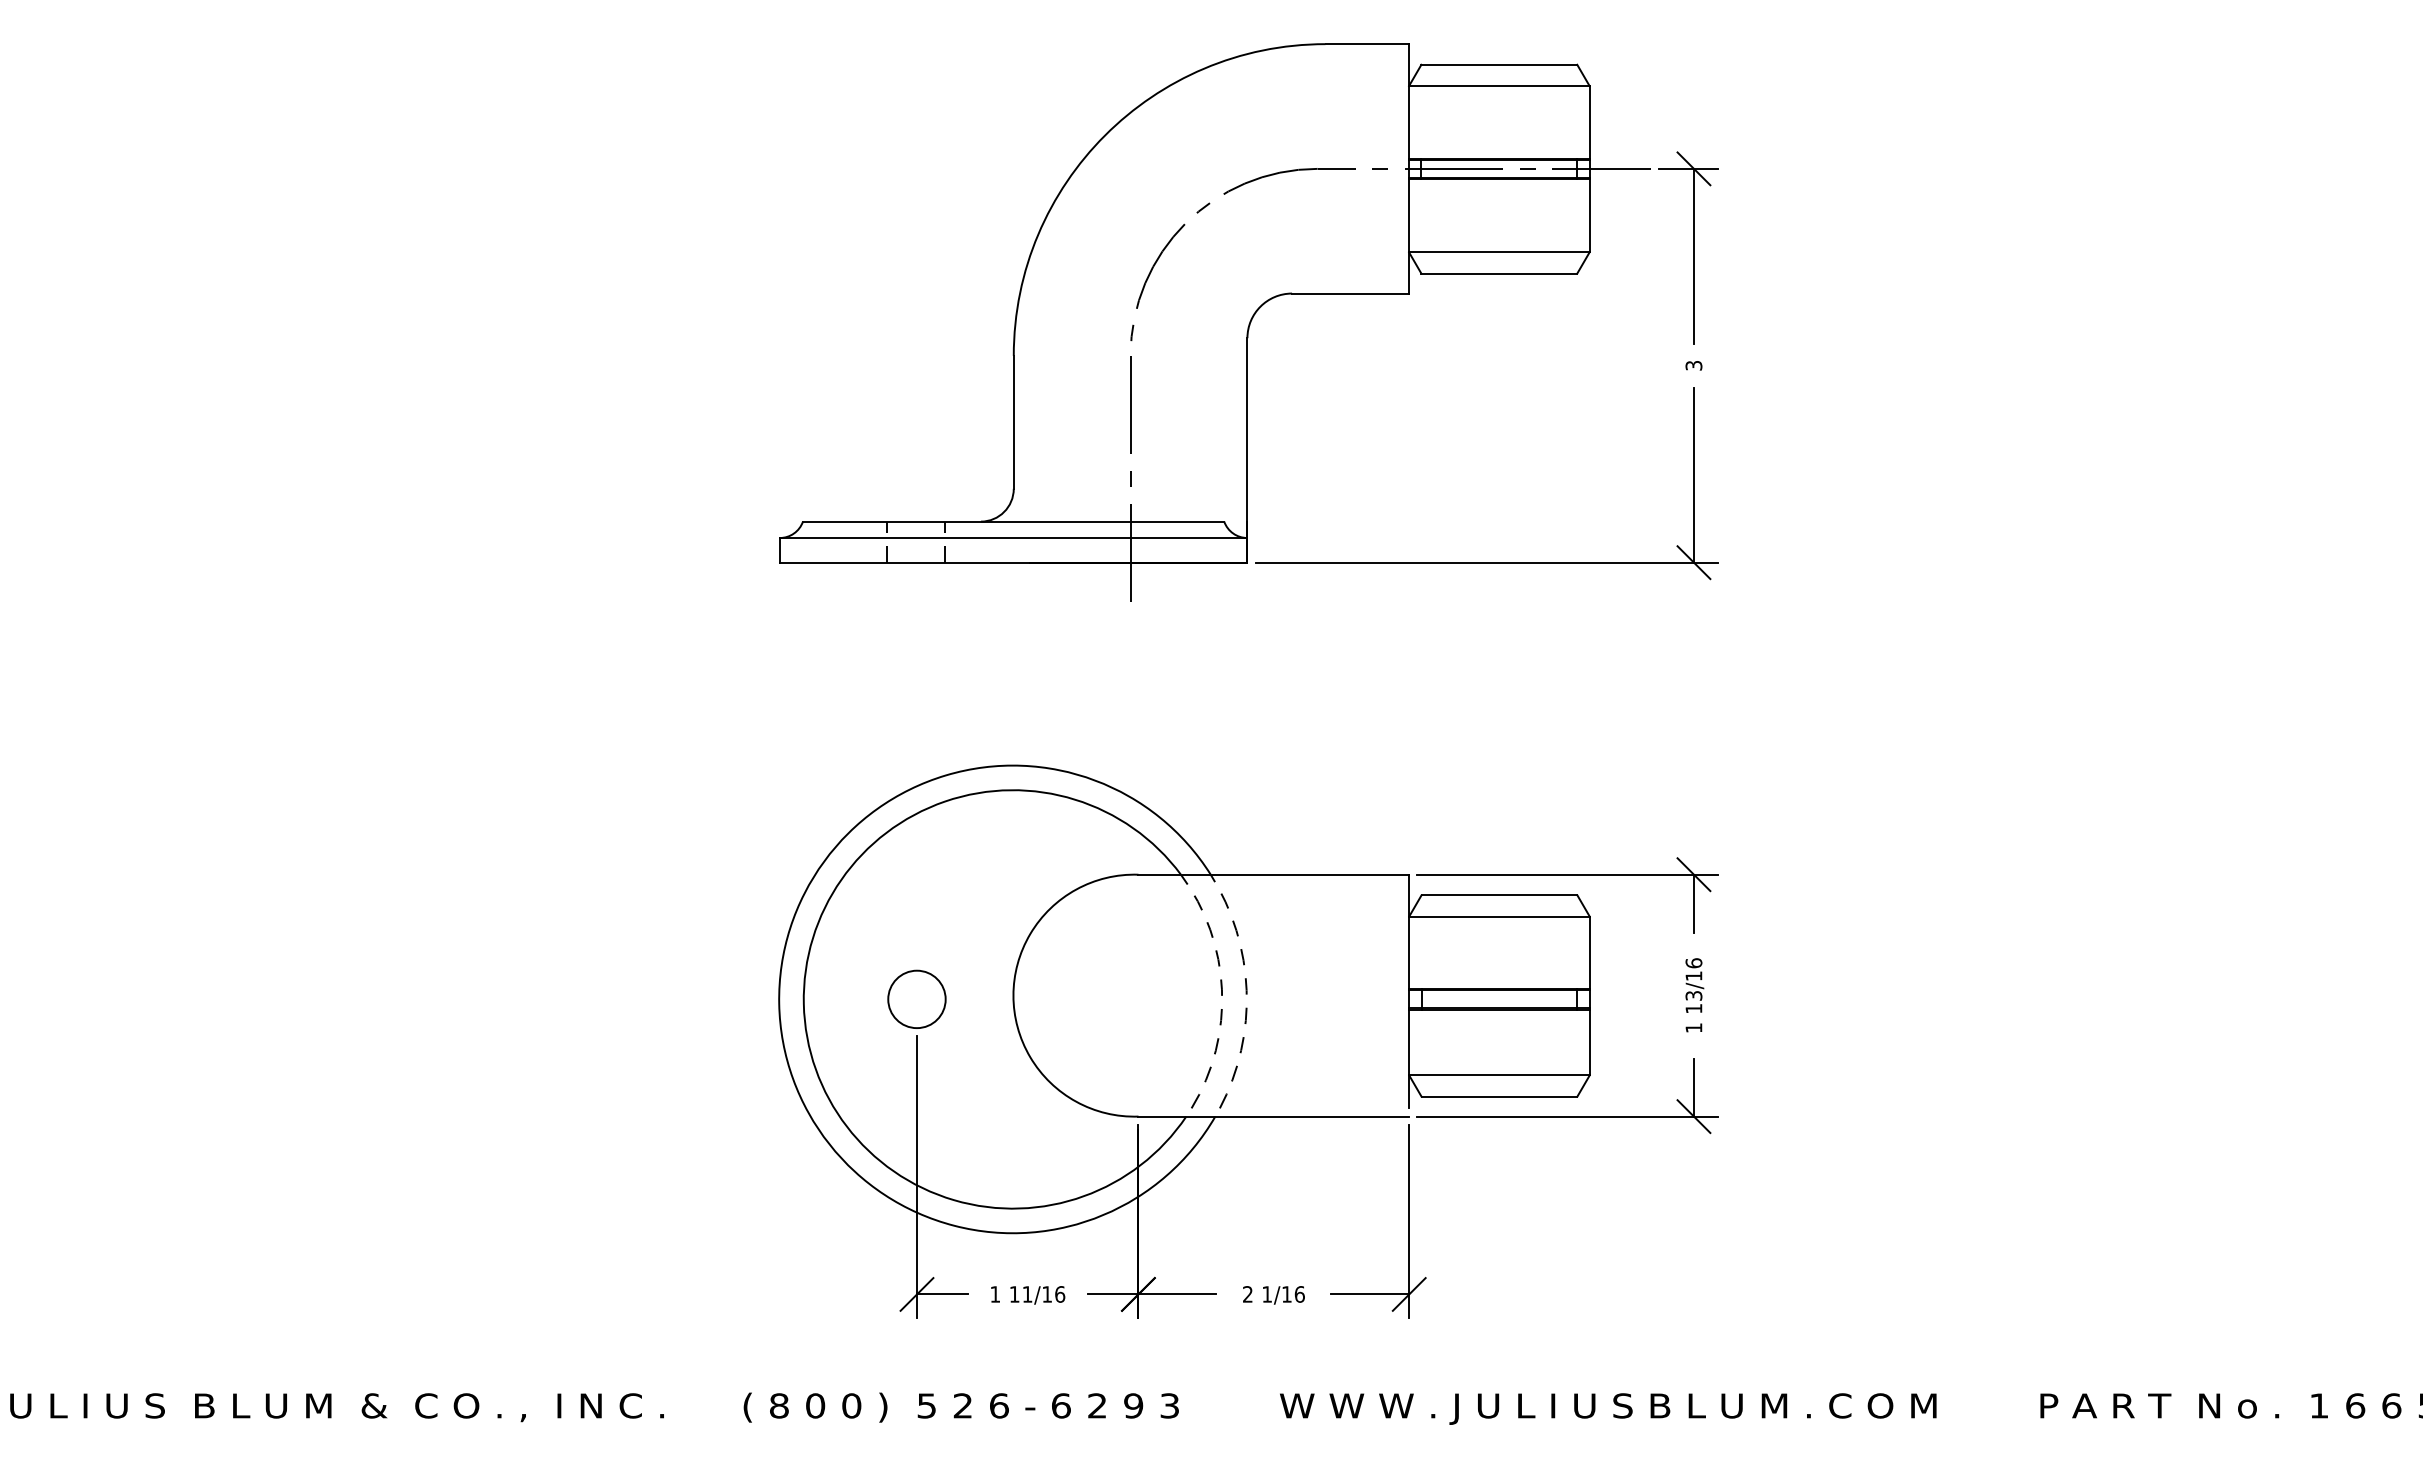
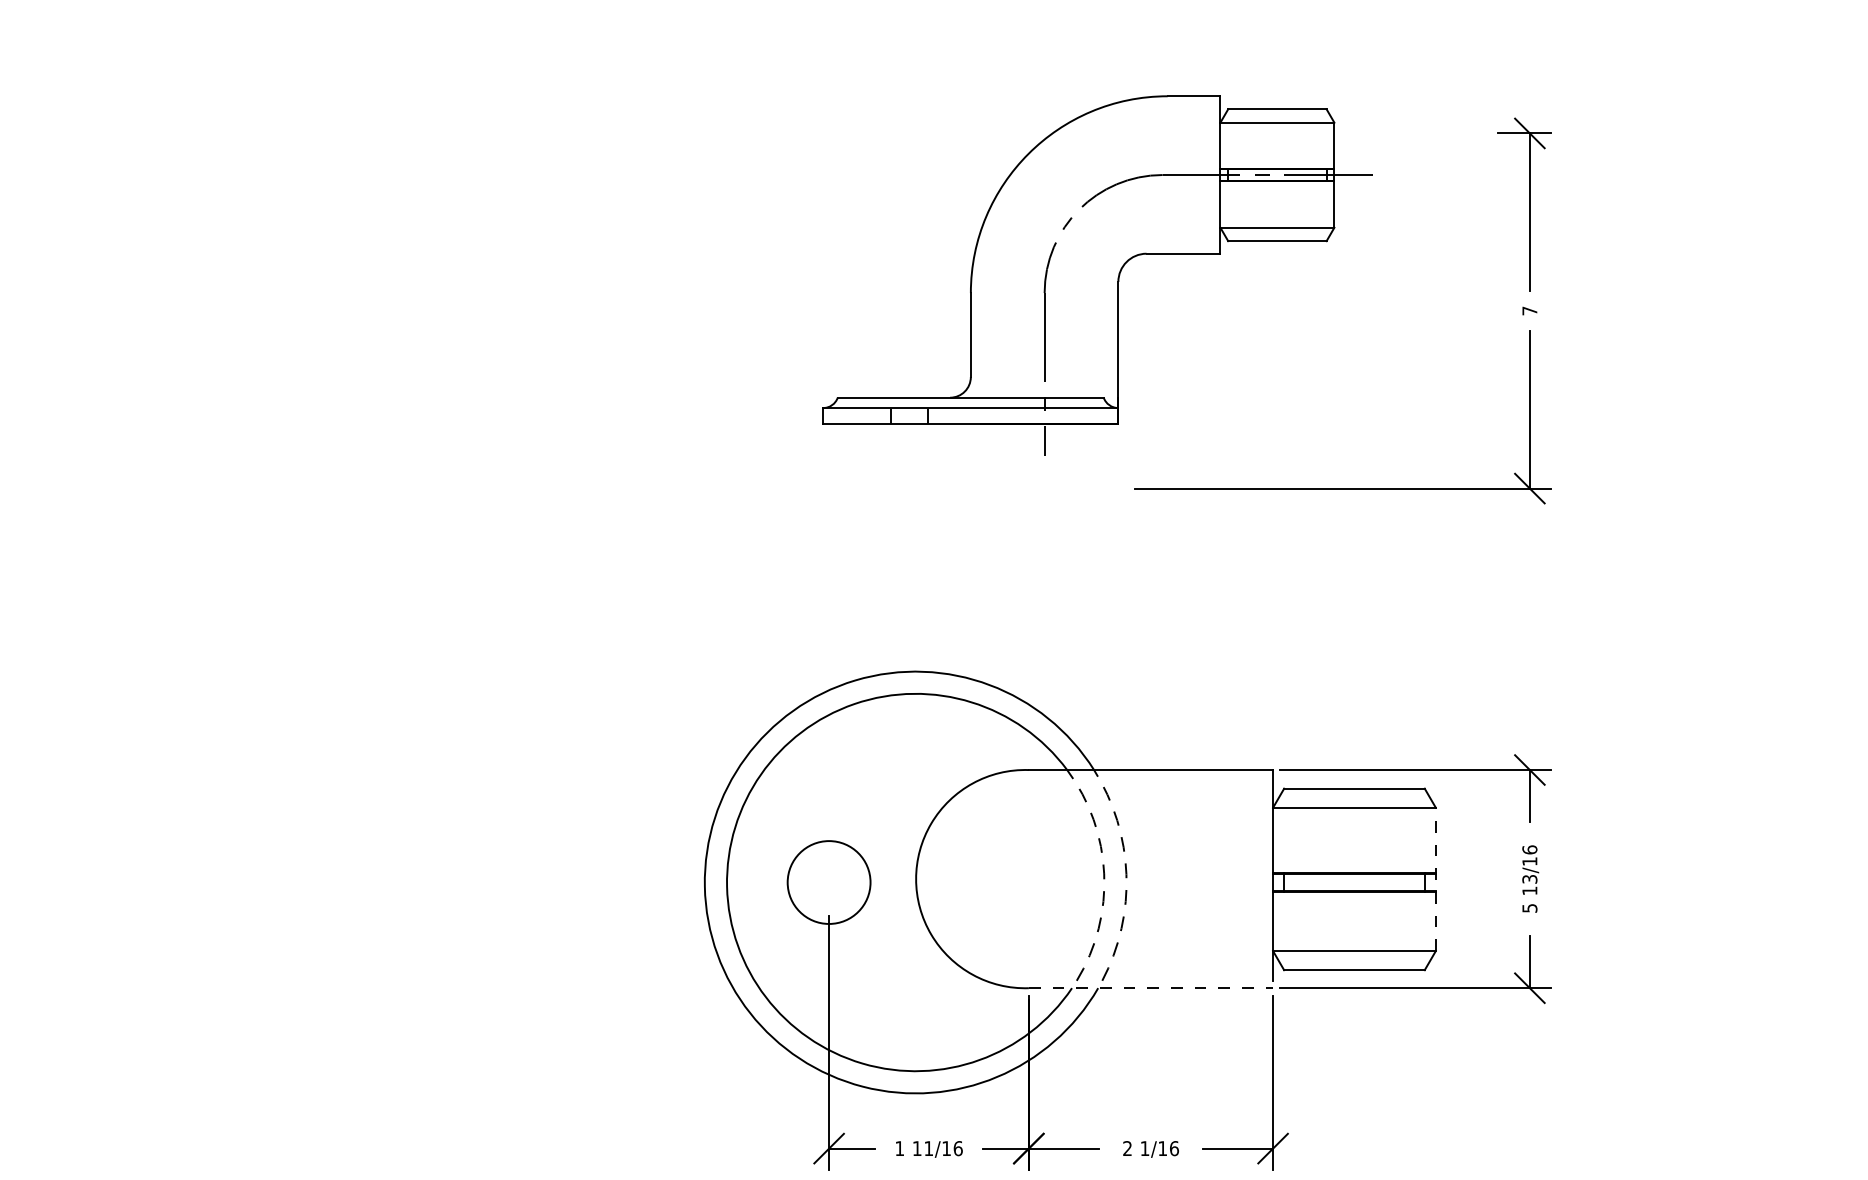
part: (1214, 322) -> (1097, 272), size x0.7
text: (1693, 365) -> (1529, 310), 3 -> 7
line: (1589, 995) -> (1435, 878), solid -> dashed
circle: (916, 999) -> (828, 882), size x1.6
text: (1693, 1027) -> (1529, 907), 1 -> 5
line: (1274, 1116) -> (1151, 988), solid -> dashed

